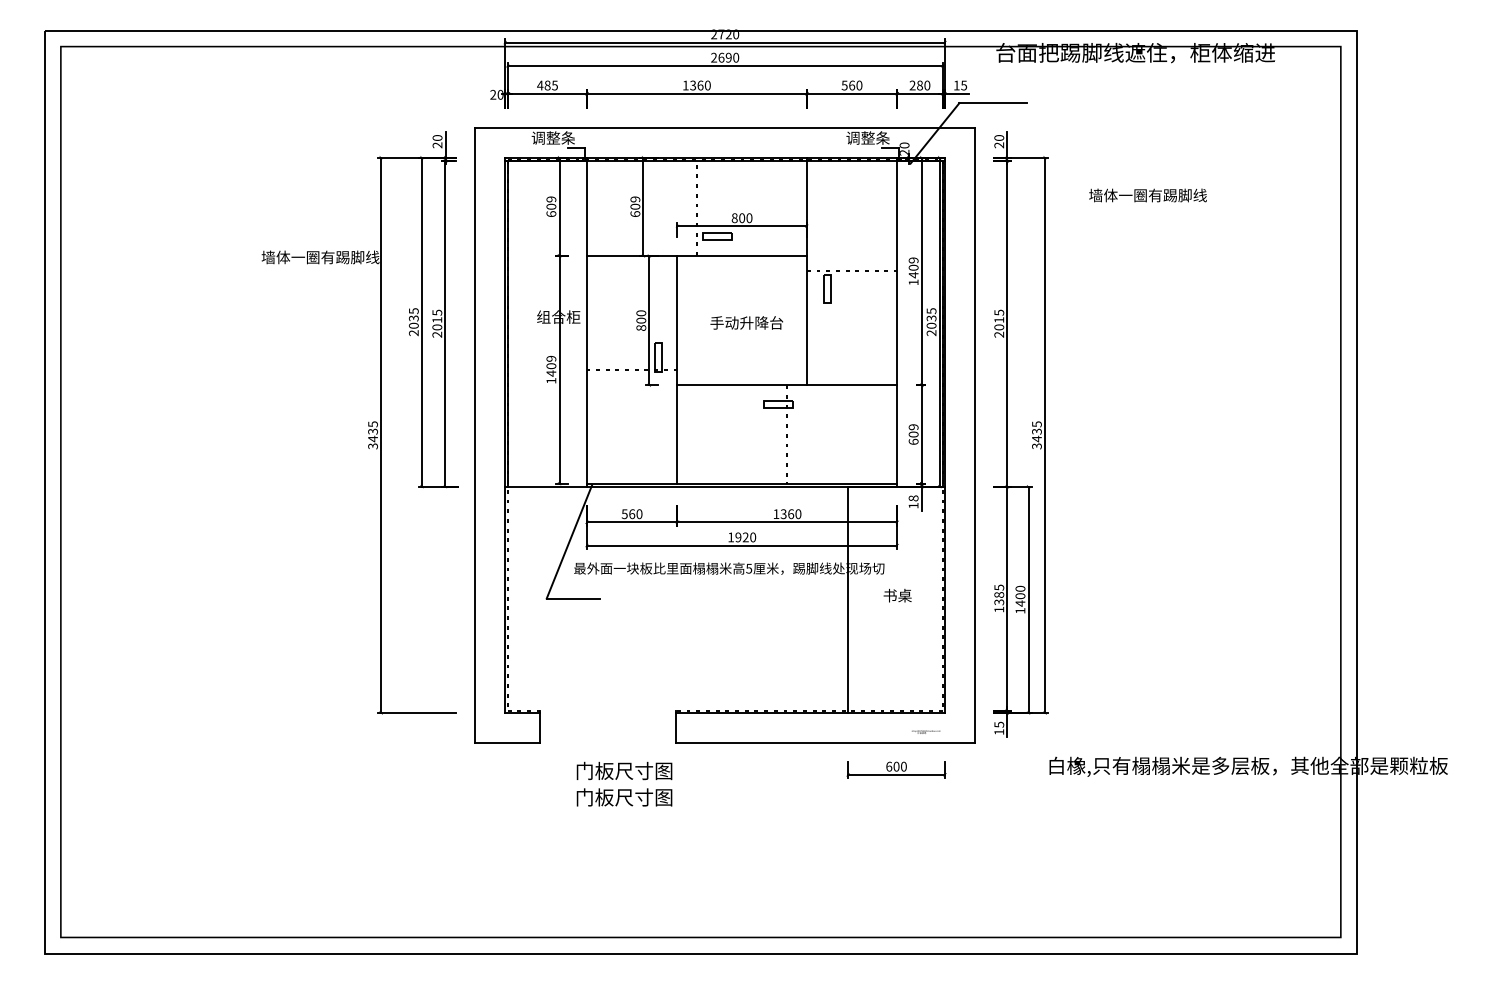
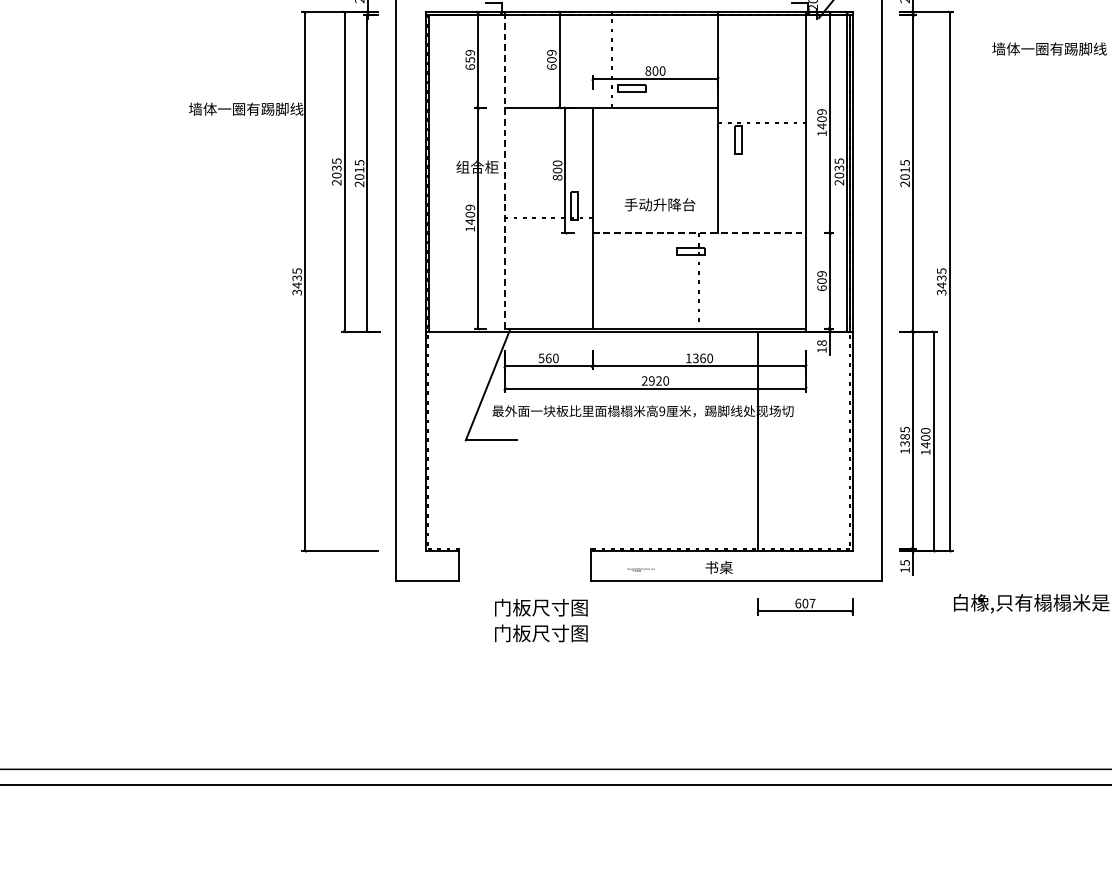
text: (551, 206) -> (470, 59), 609 -> 659
line: (586, 322) -> (504, 172), solid -> dashed
text: (746, 322) -> (659, 204), moved
line: (787, 385) -> (699, 233), solid -> dashed
text: (731, 537) -> (645, 381), 1920 -> 2920
text: (749, 568) -> (662, 411), 5 -> 9
text: (897, 595) -> (718, 567), moved
text: (926, 731) -> (641, 569), moved
text: (903, 766) -> (812, 603), 600 -> 607

